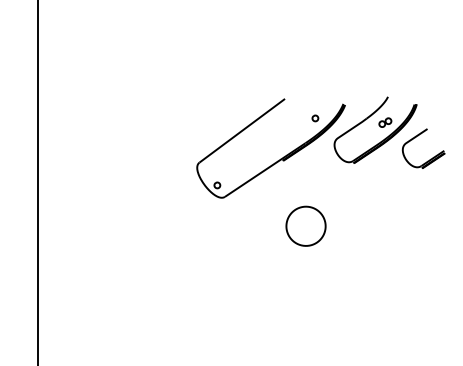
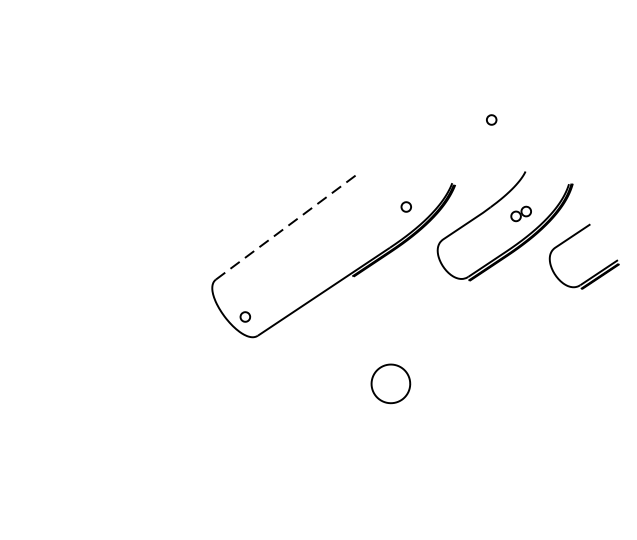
part: (367, 65) -> (491, 120), added
line: (242, 130) -> (286, 226), solid -> dashed
part: (305, 225) -> (390, 382), size x0.6

